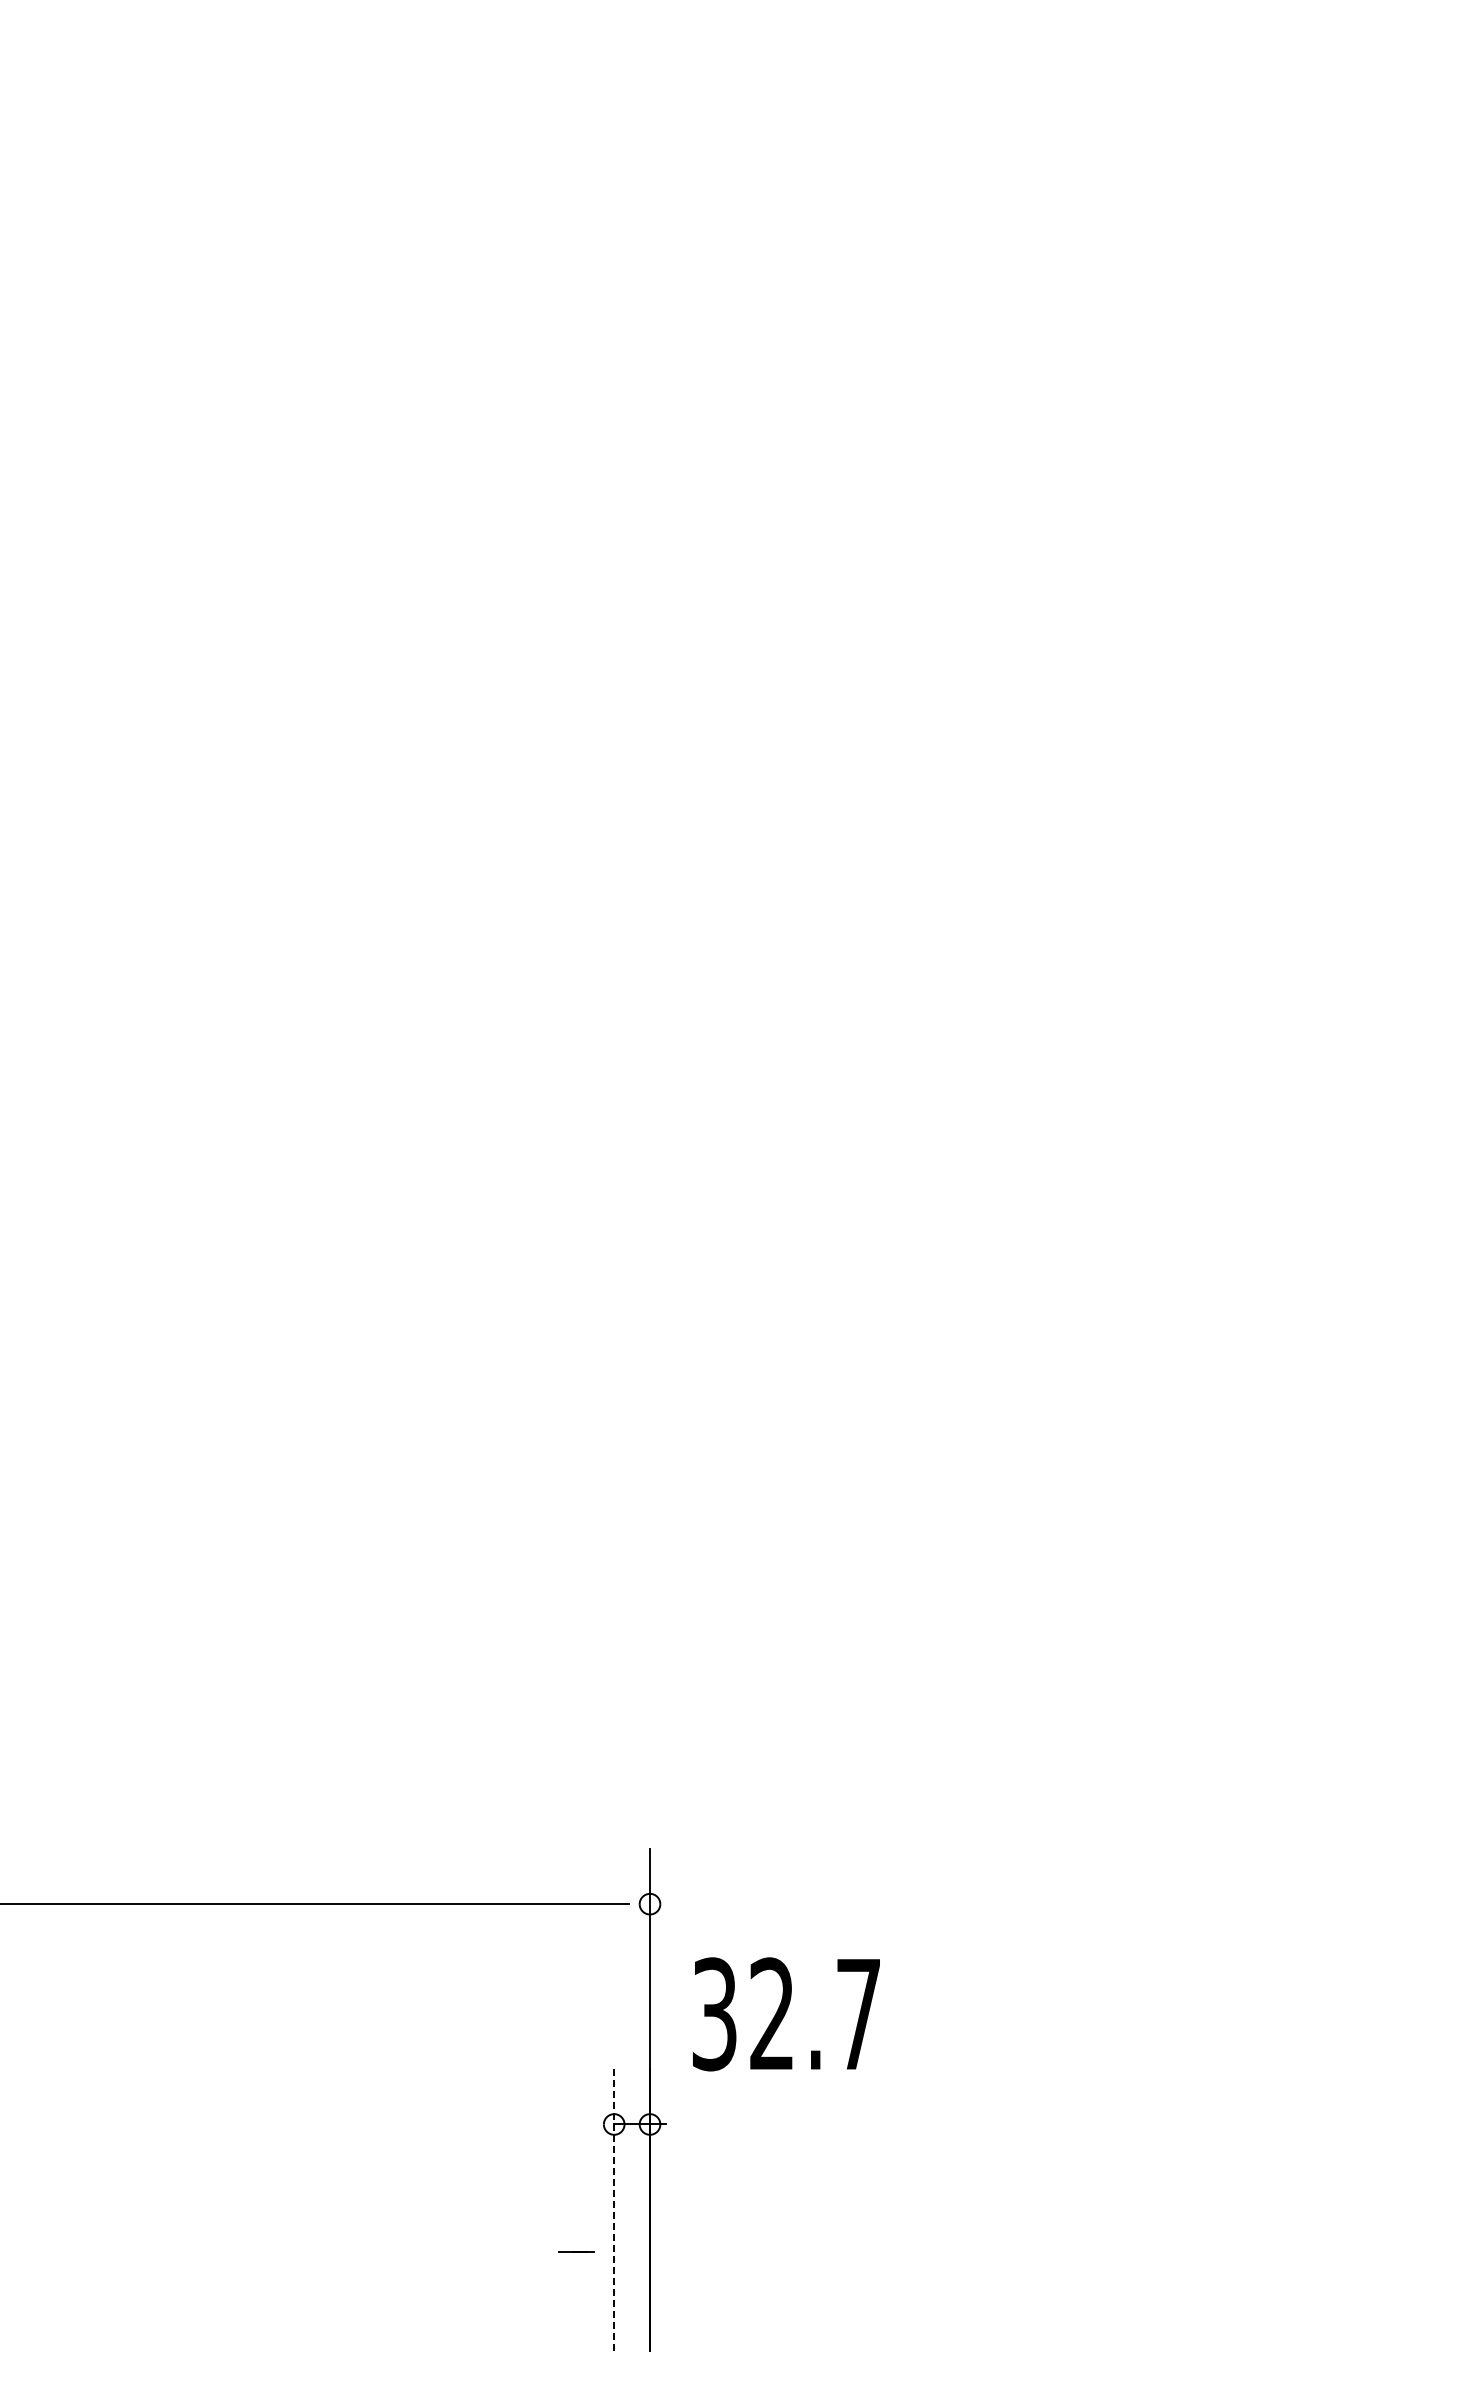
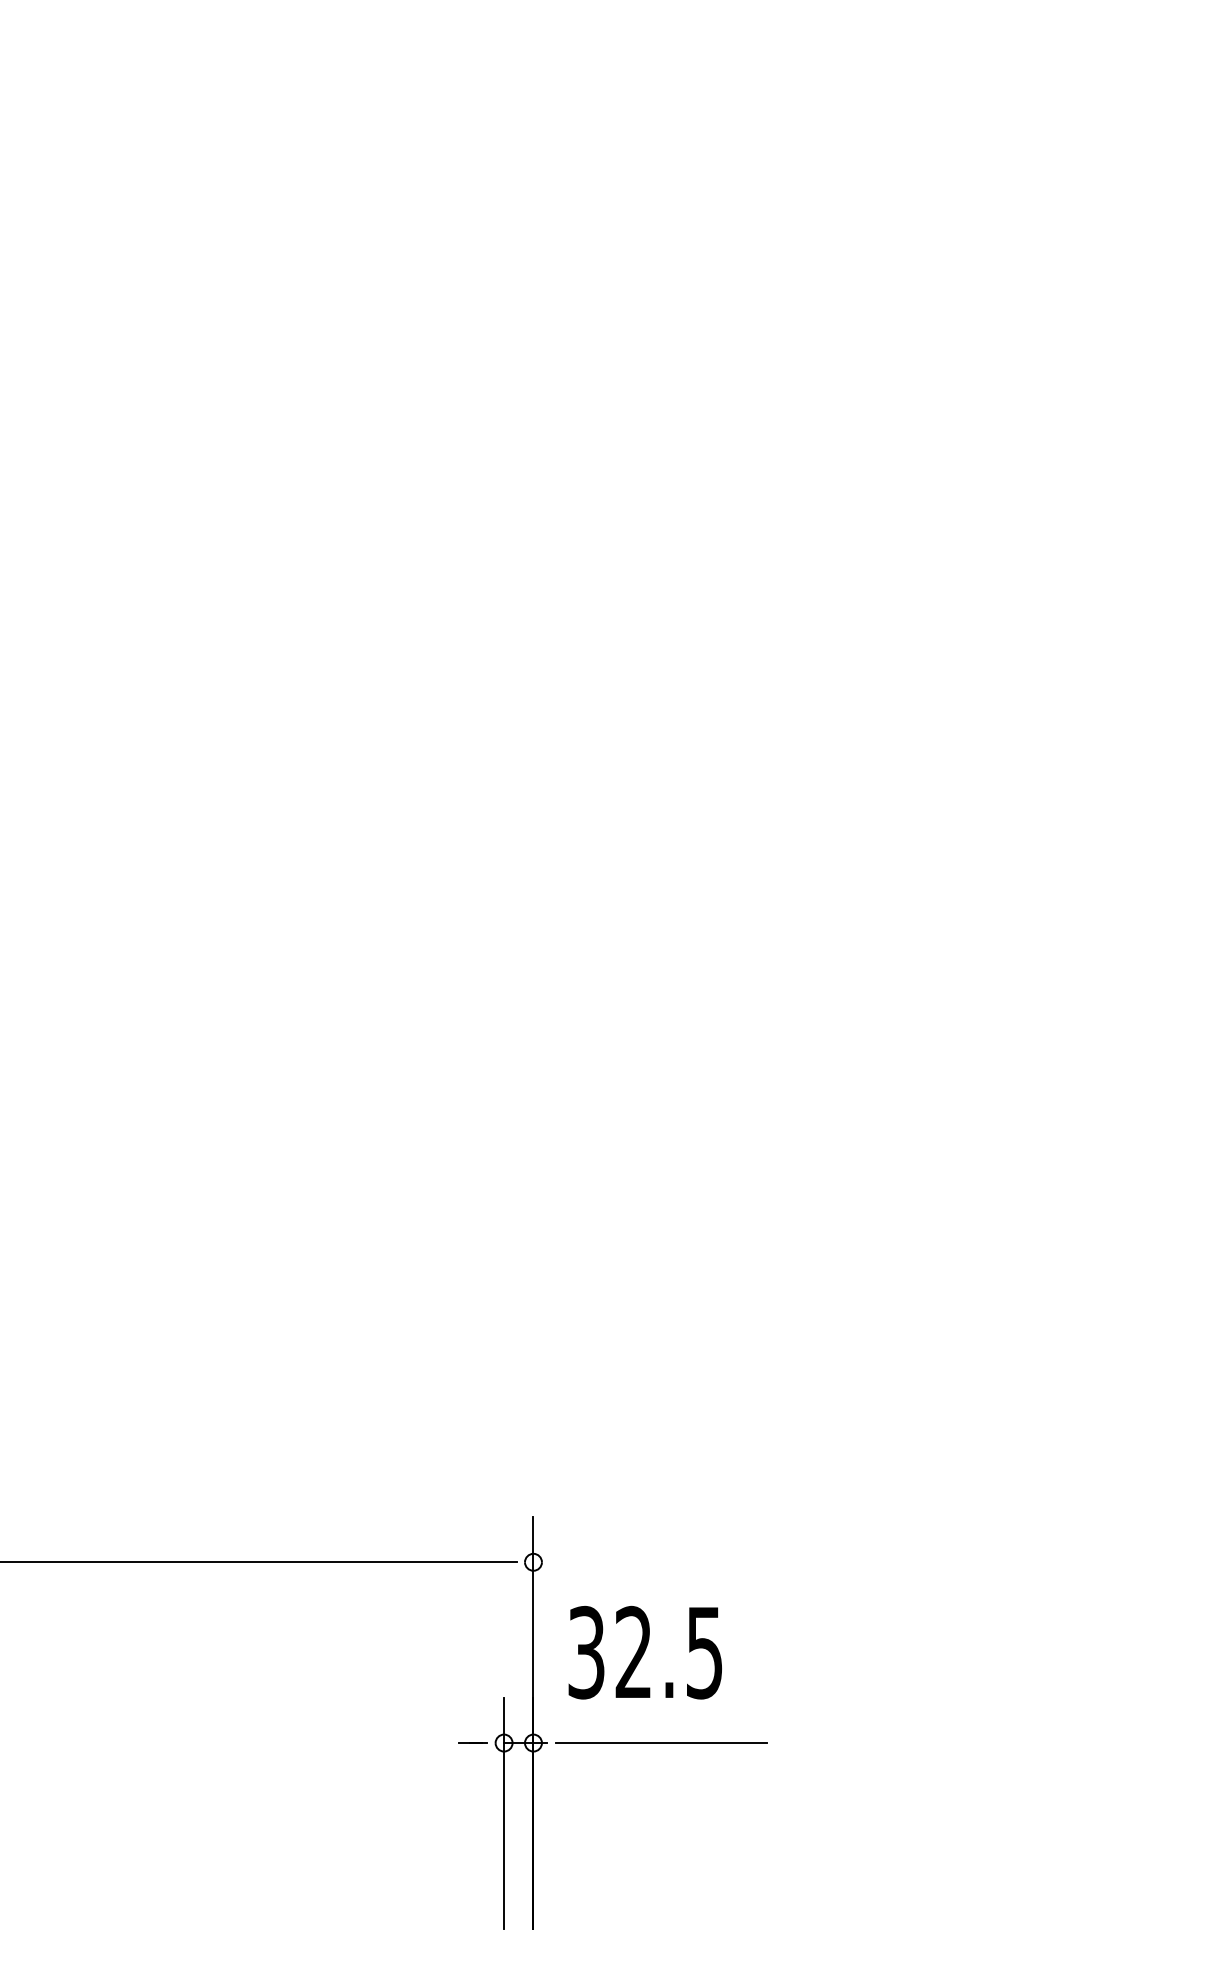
text: (858, 2015) -> (704, 1653), 32.7 -> 32.5
line: (805, 2124) -> (661, 1743), added
line: (614, 2210) -> (504, 1813), dashed -> solid
line: (576, 2251) -> (473, 1742), moved

